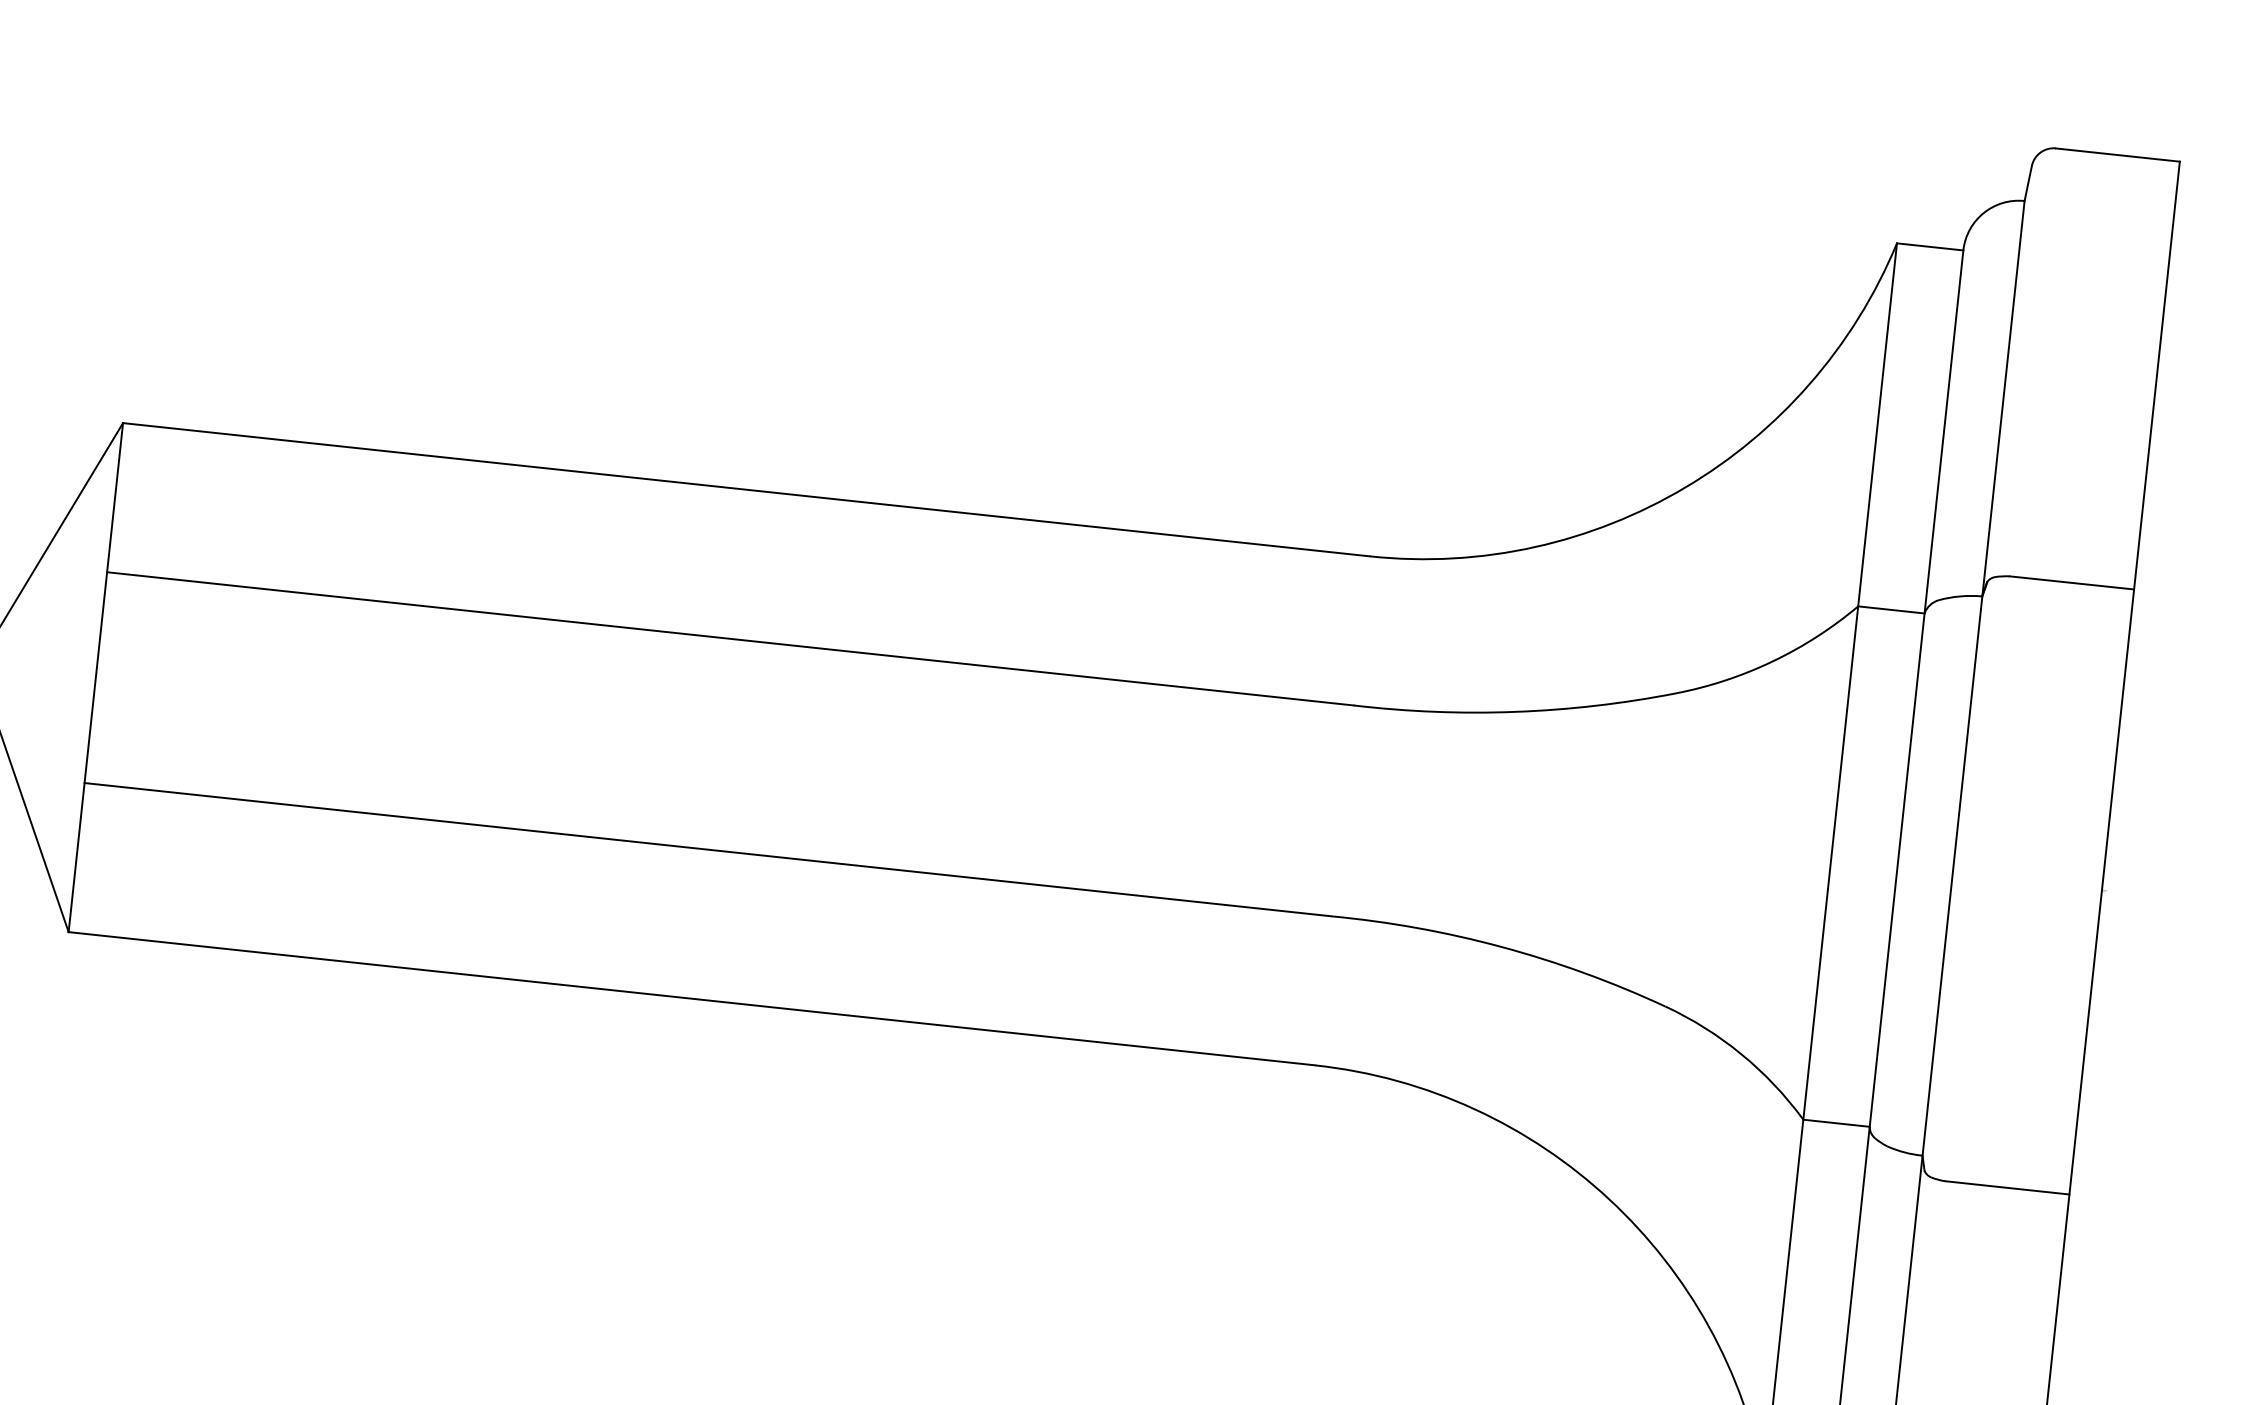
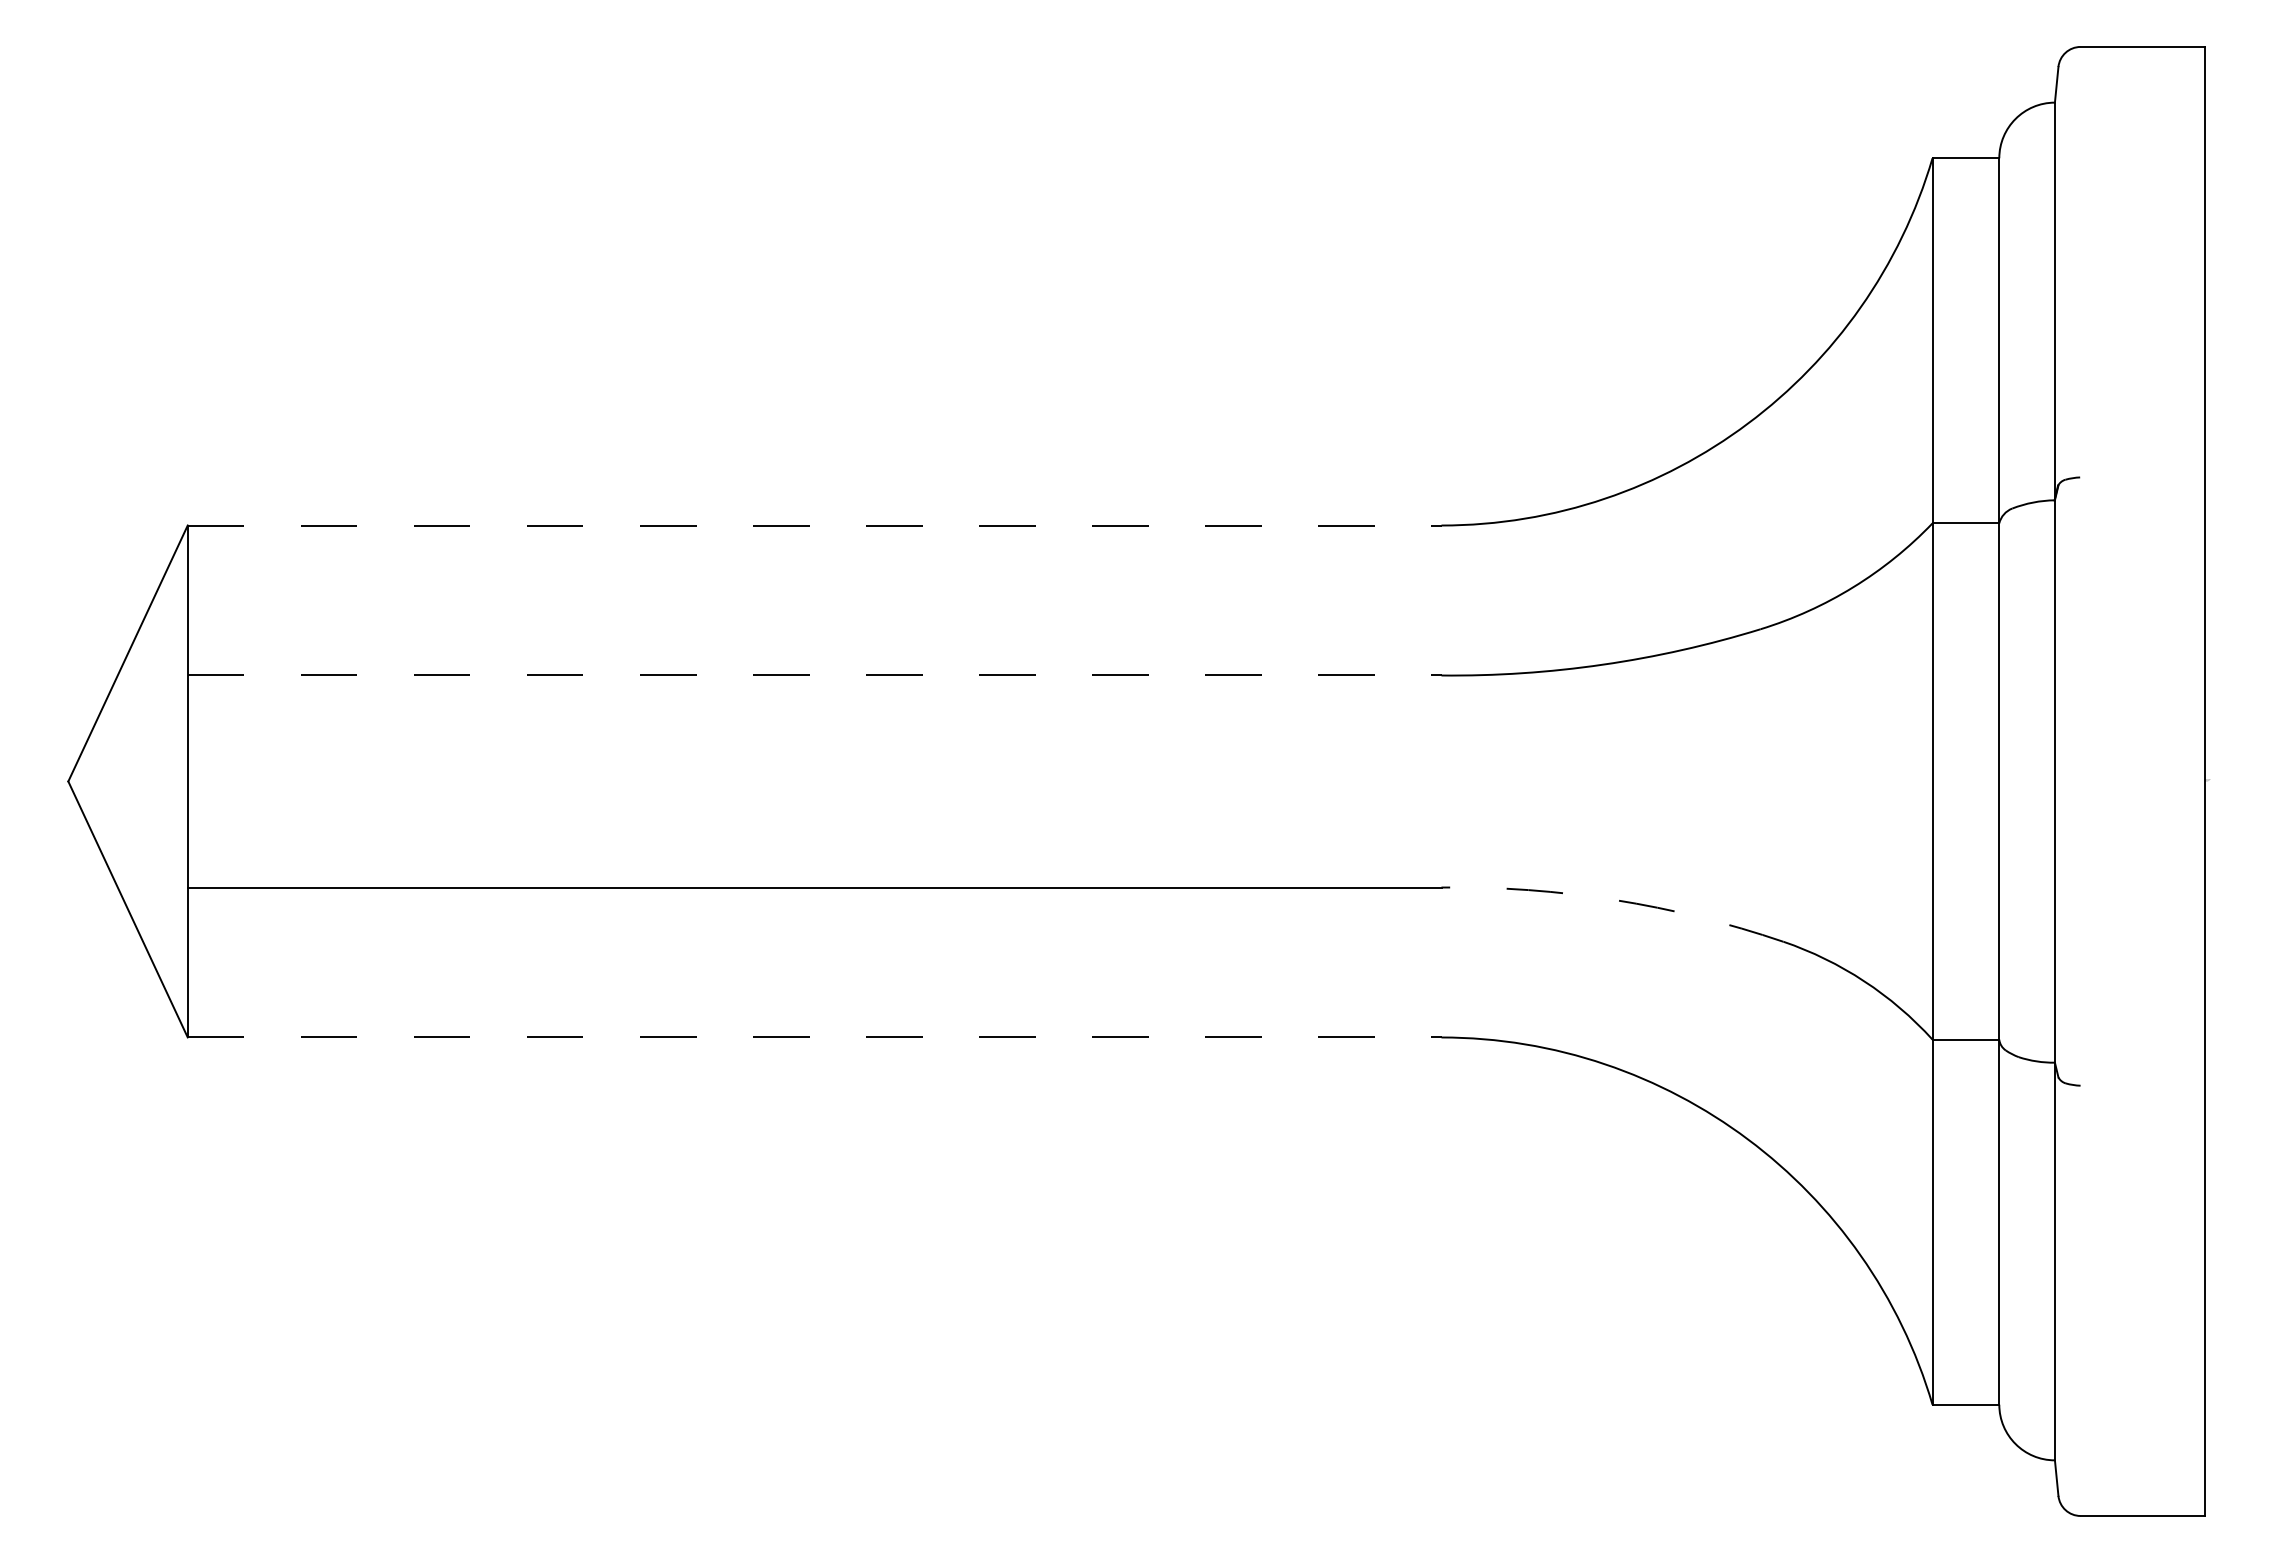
line: (746, 489) -> (814, 525), solid -> dashed
line: (2071, 583) -> (2142, 477), removed
line: (730, 638) -> (814, 675), solid -> dashed
arc: (1501, 947) -> (1614, 900), solid -> dashed
line: (691, 998) -> (814, 1037), solid -> dashed
line: (2007, 1187) -> (2142, 1085), removed

